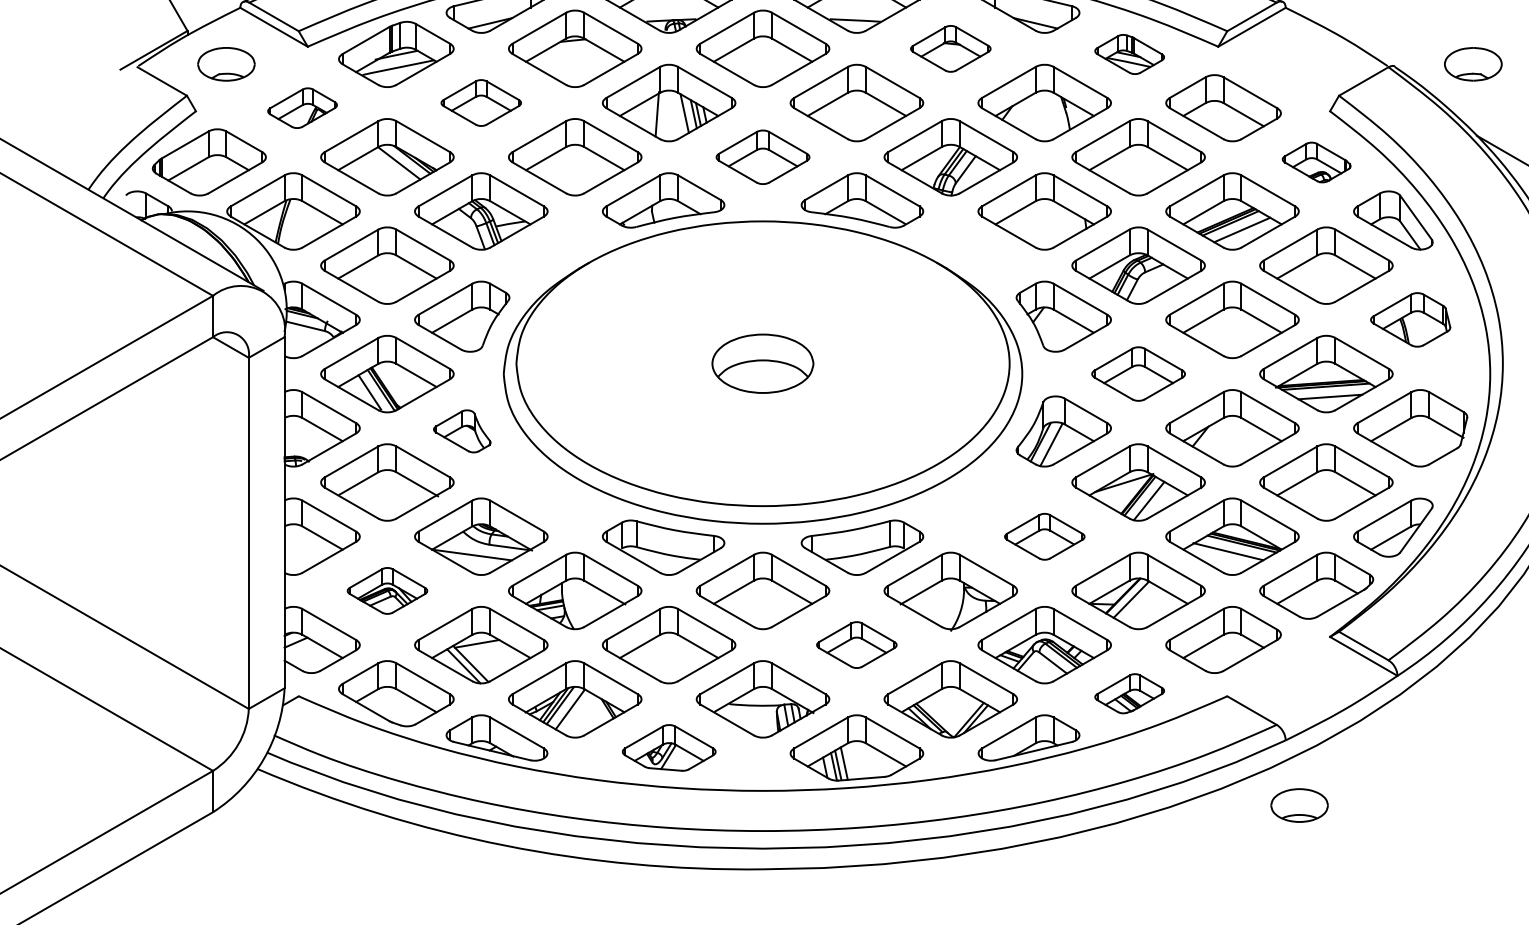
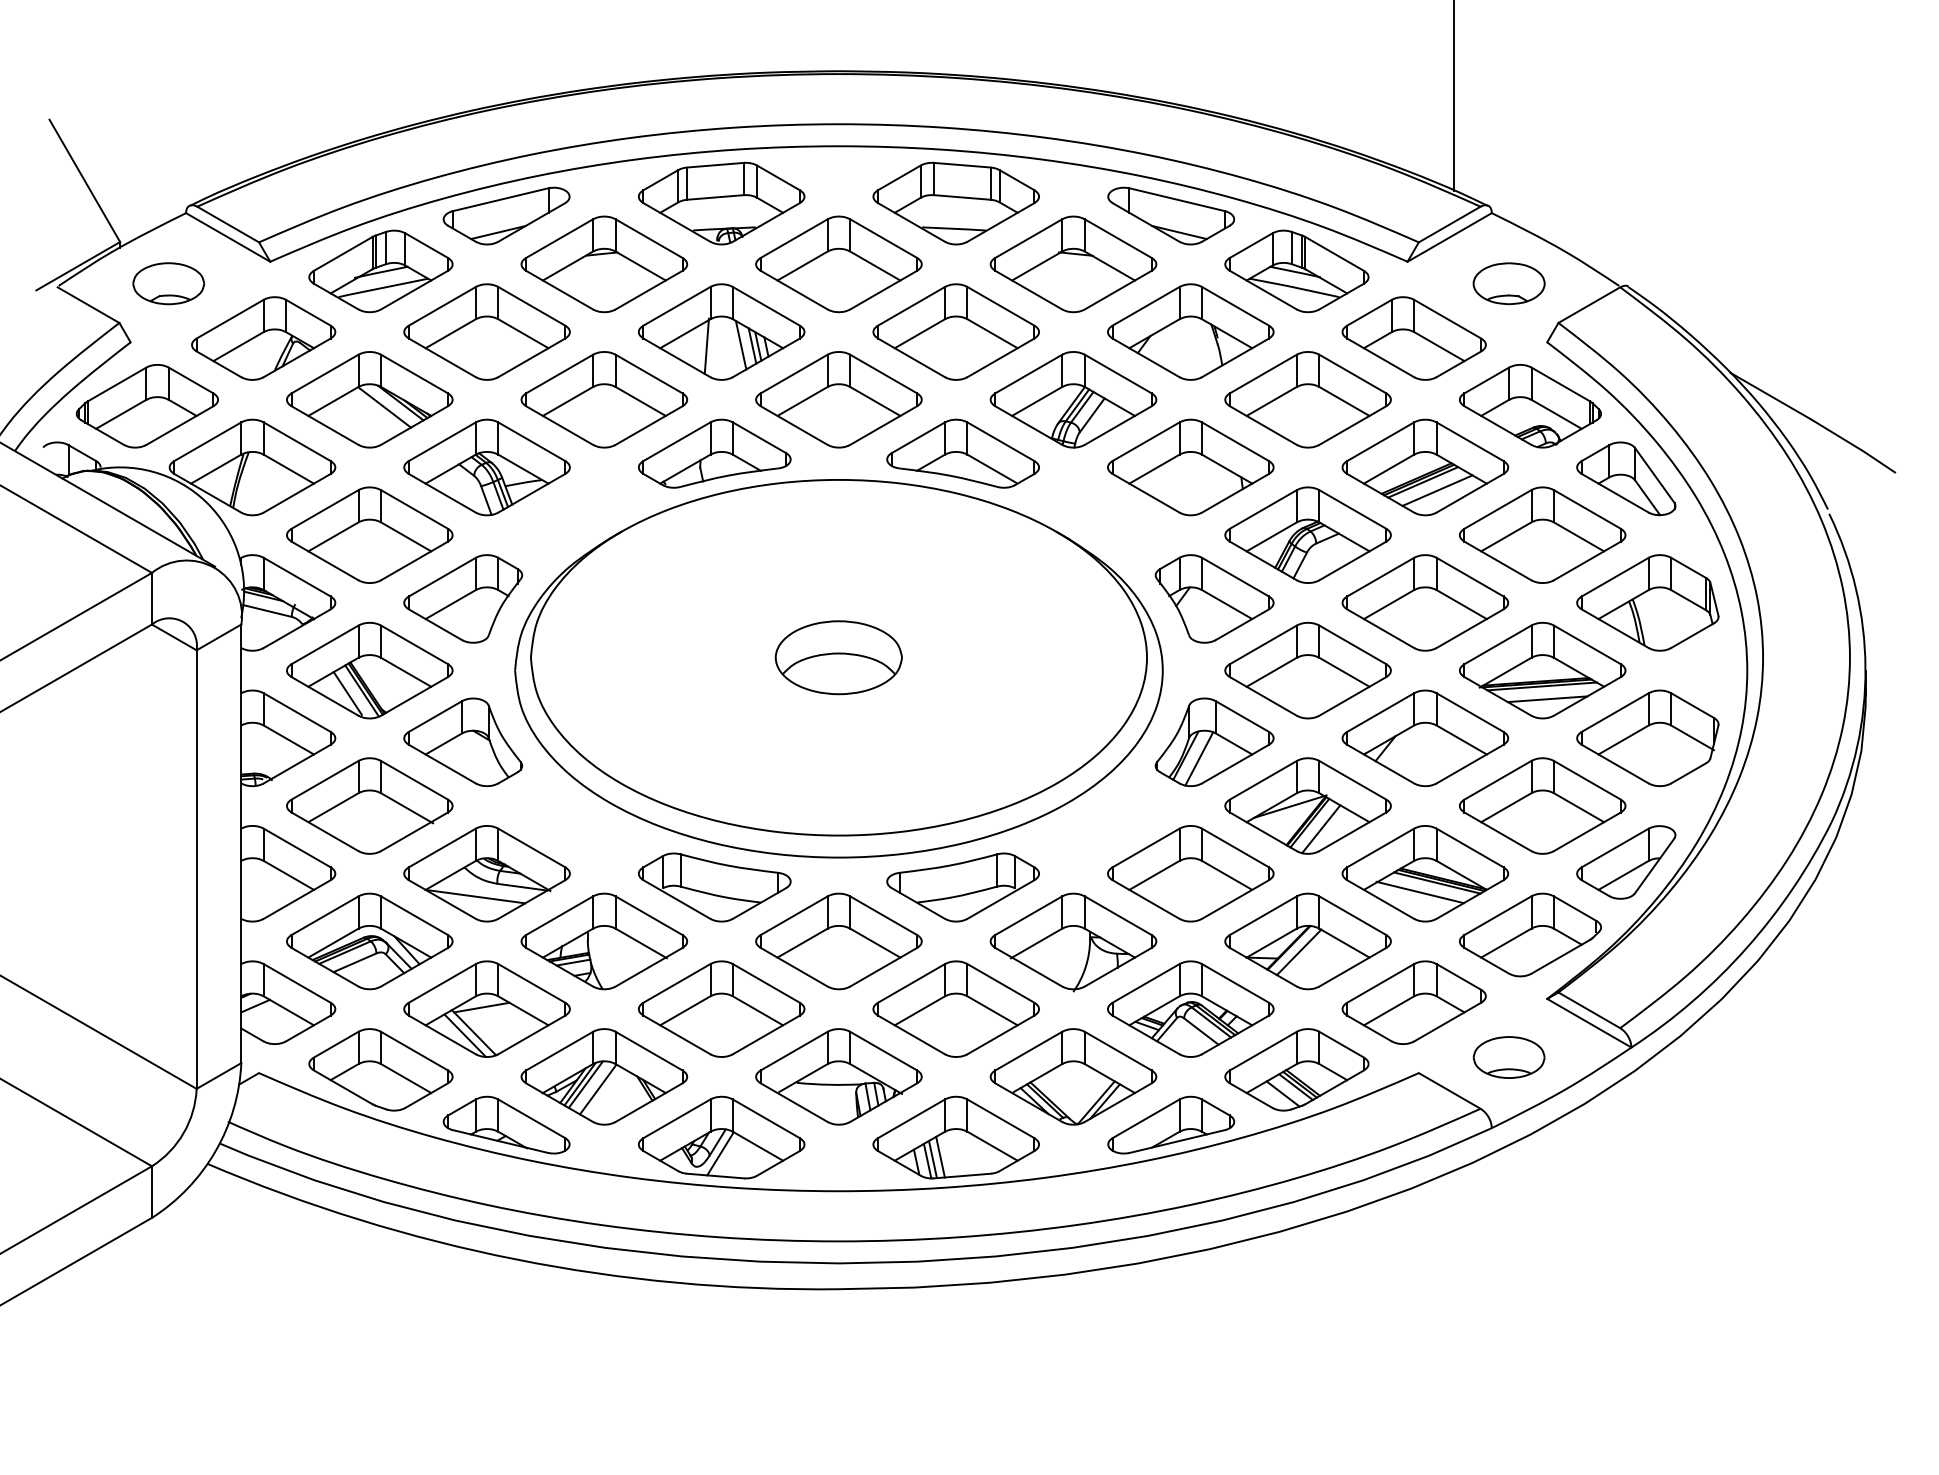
part: (950, 48) -> (1073, 264), size x1.67
part: (1129, 54) -> (1296, 271), size x1.67
part: (1472, 64) -> (1508, 283), moved
part: (480, 102) -> (486, 331), size x1.67
part: (302, 108) -> (263, 338), size x1.67
part: (762, 157) -> (838, 399), size x1.43
part: (1316, 162) -> (1530, 406), size x1.67
part: (1410, 319) -> (1647, 602), size x1.43
part: (1138, 373) -> (1307, 670), size x1.43
part: (462, 430) -> (463, 741), size x1.67
part: (1044, 536) -> (1190, 873), size x1.67
part: (387, 590) -> (369, 941), size x1.67
part: (856, 644) -> (955, 1008), size x1.67
part: (1129, 693) -> (1296, 1069), size x1.67
part: (668, 747) -> (721, 1137), size x1.43
part: (1299, 805) -> (1508, 1057), moved

